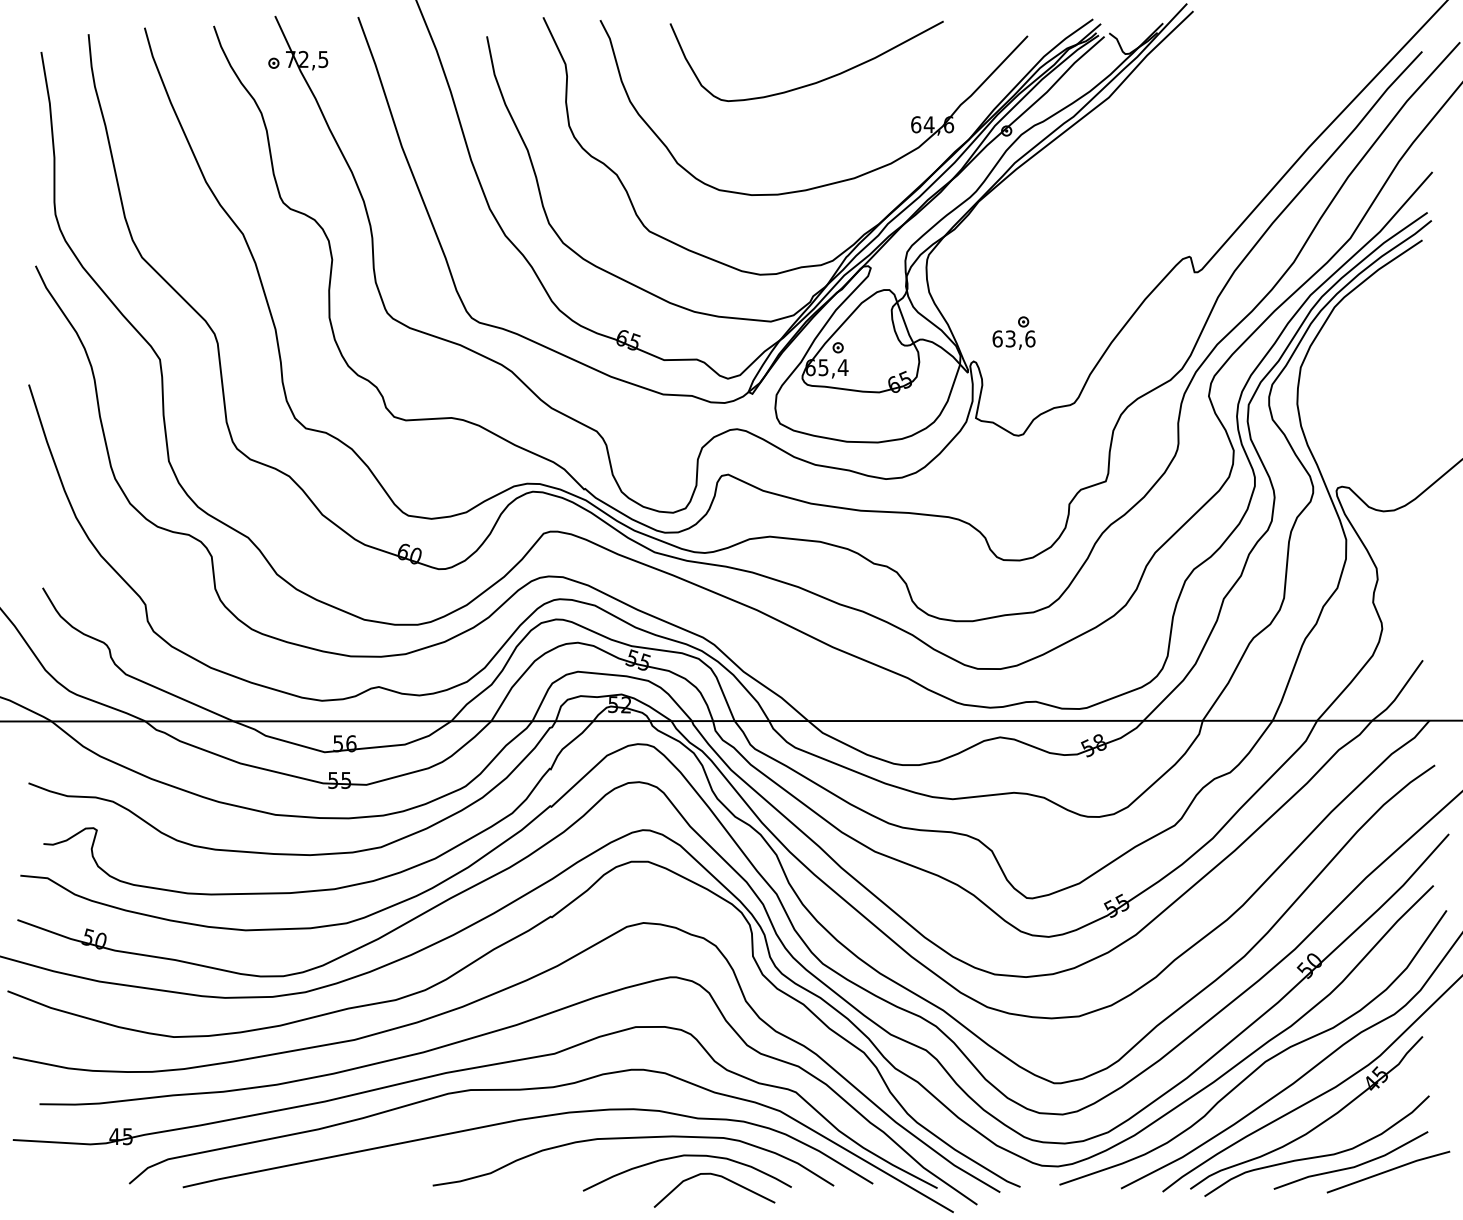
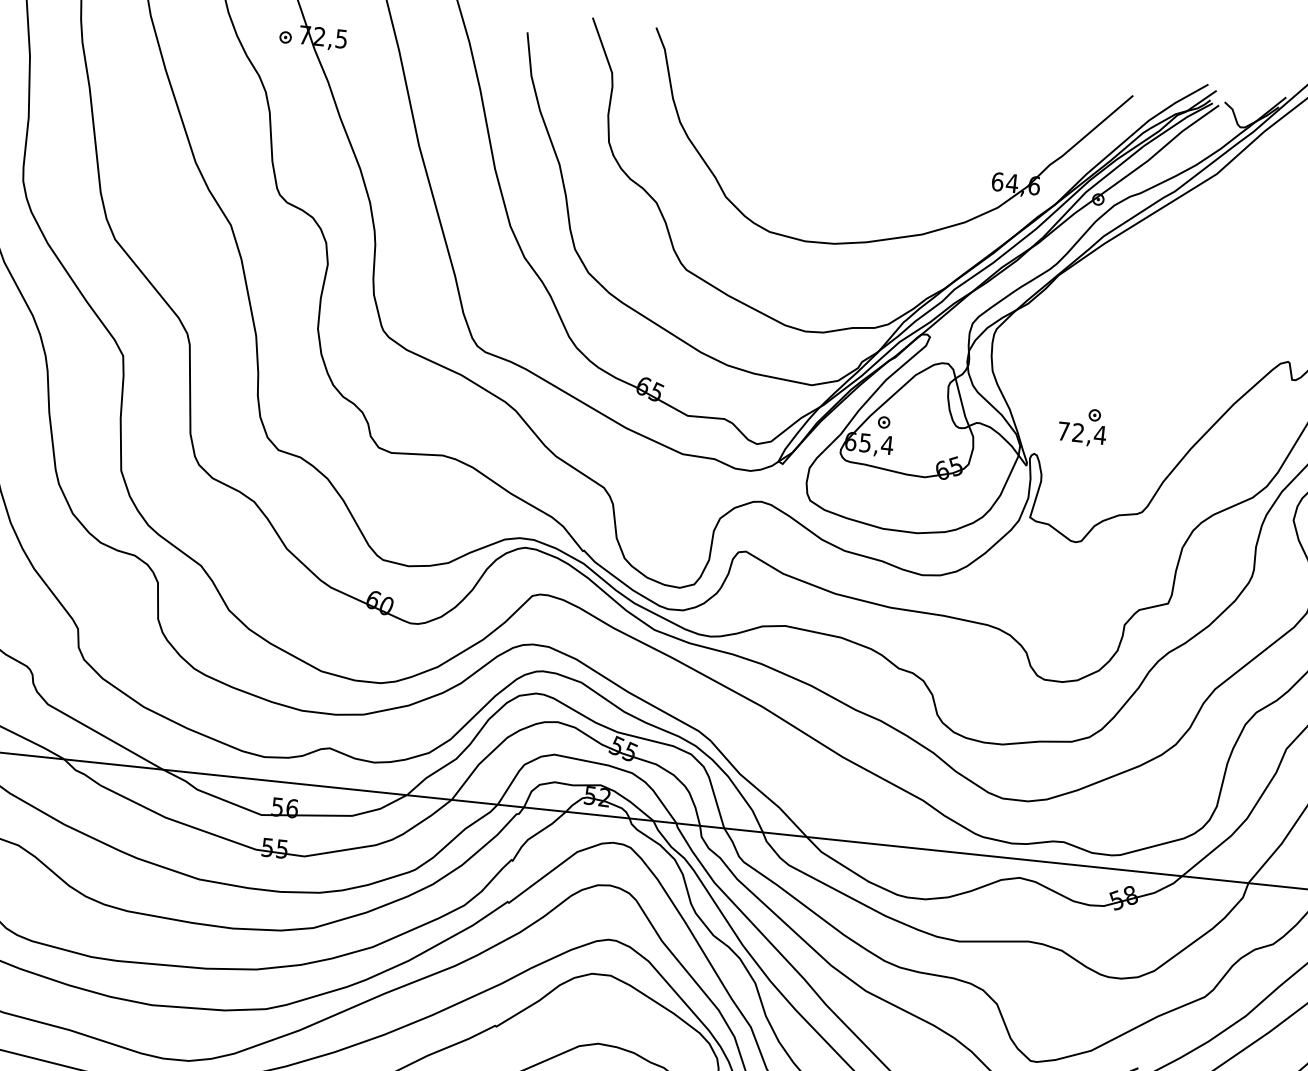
curve: (813, 82) -> (887, 122), removed
text: (1013, 338) -> (1081, 432), 63,6 -> 72,4

